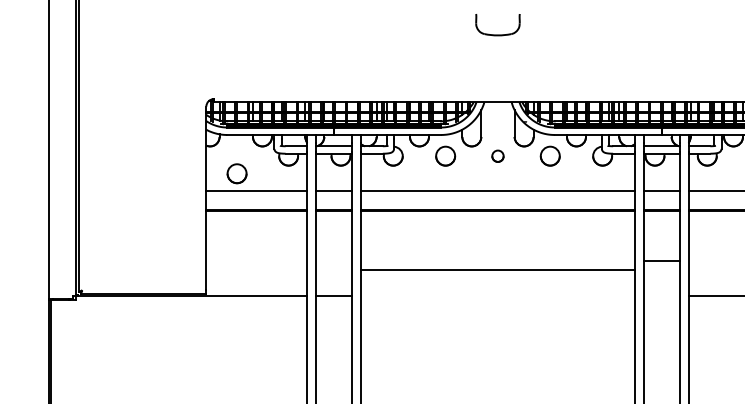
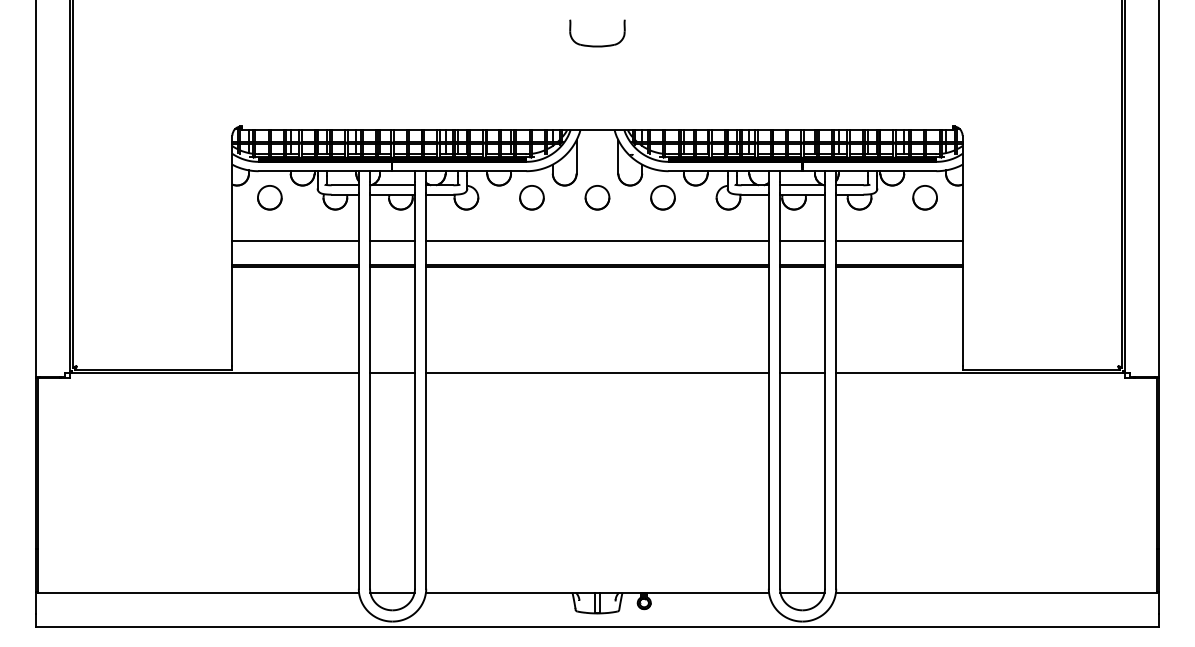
part: (497, 155) -> (597, 197), size x1.67
circle: (236, 173) -> (269, 197), moved
line: (661, 260) -> (802, 373), moved
line: (497, 270) -> (597, 373), moved

